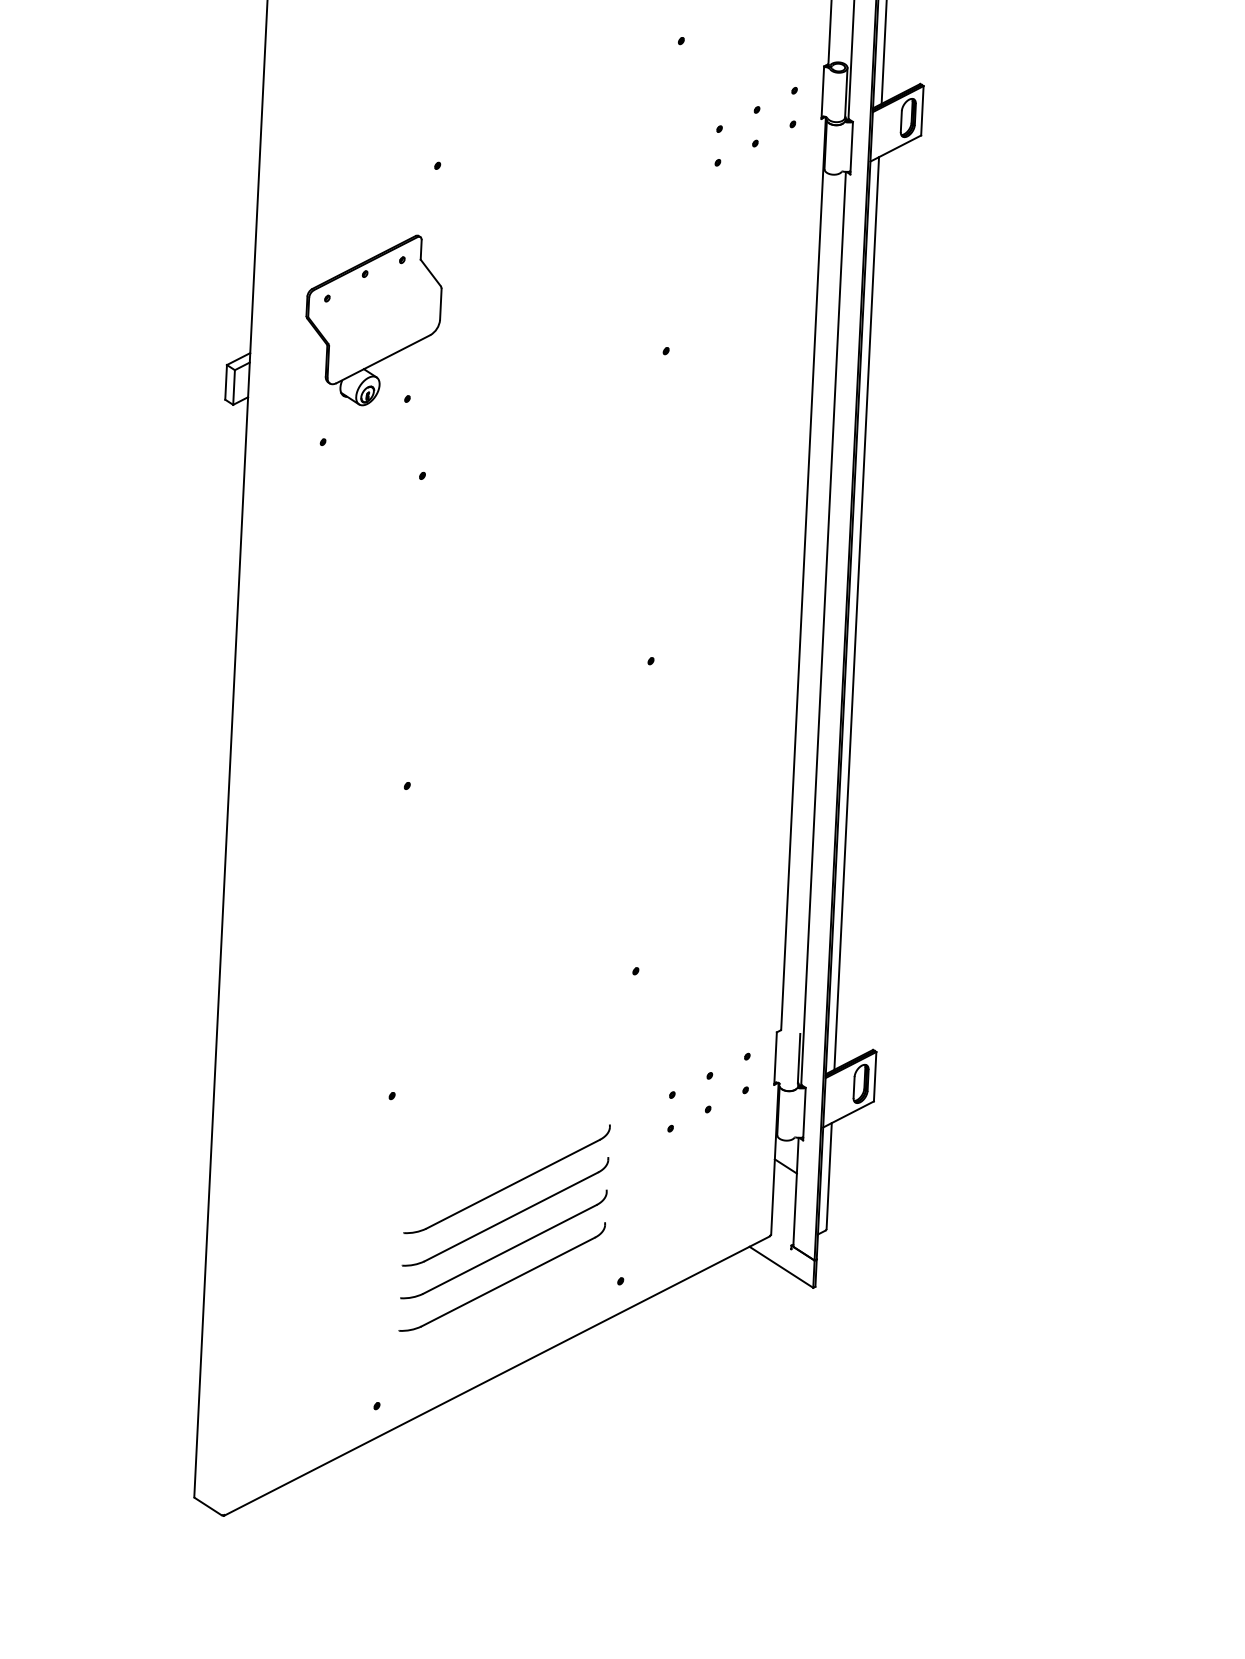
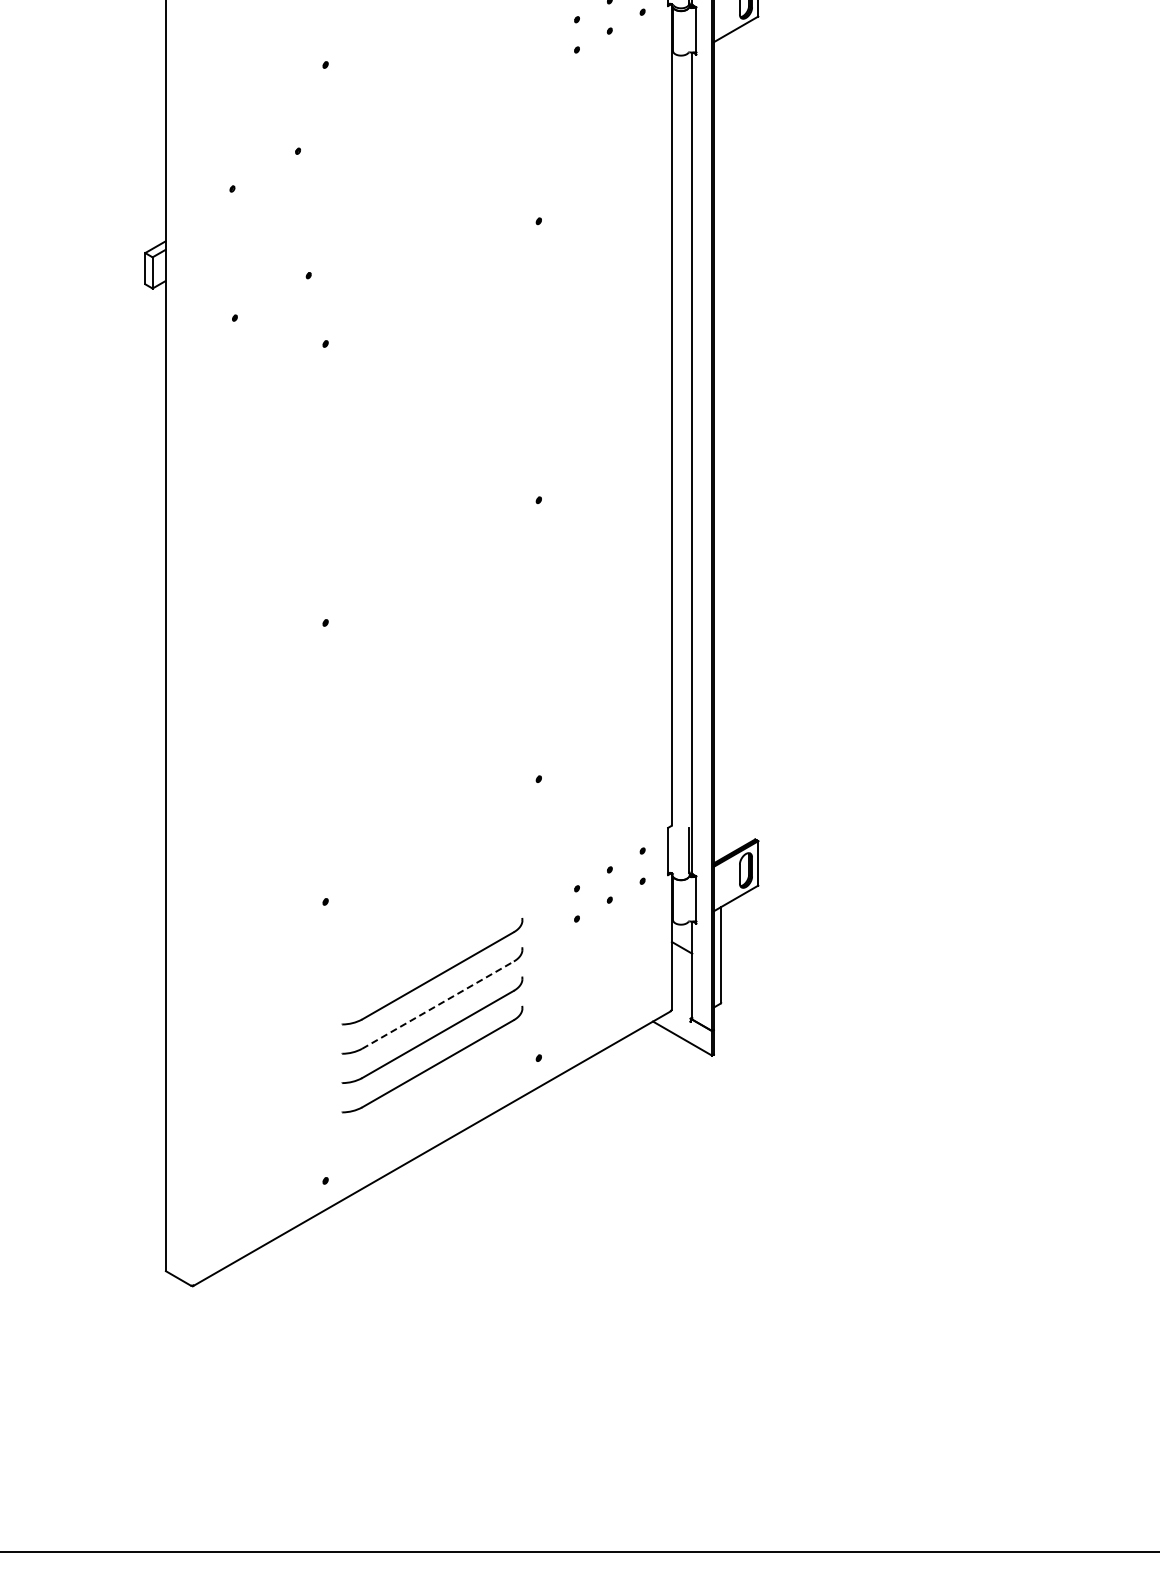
part: (373, 319) -> (274, 205), removed
line: (856, 612) -> (721, 447), removed
line: (510, 1217) -> (437, 1005), solid -> dashed

